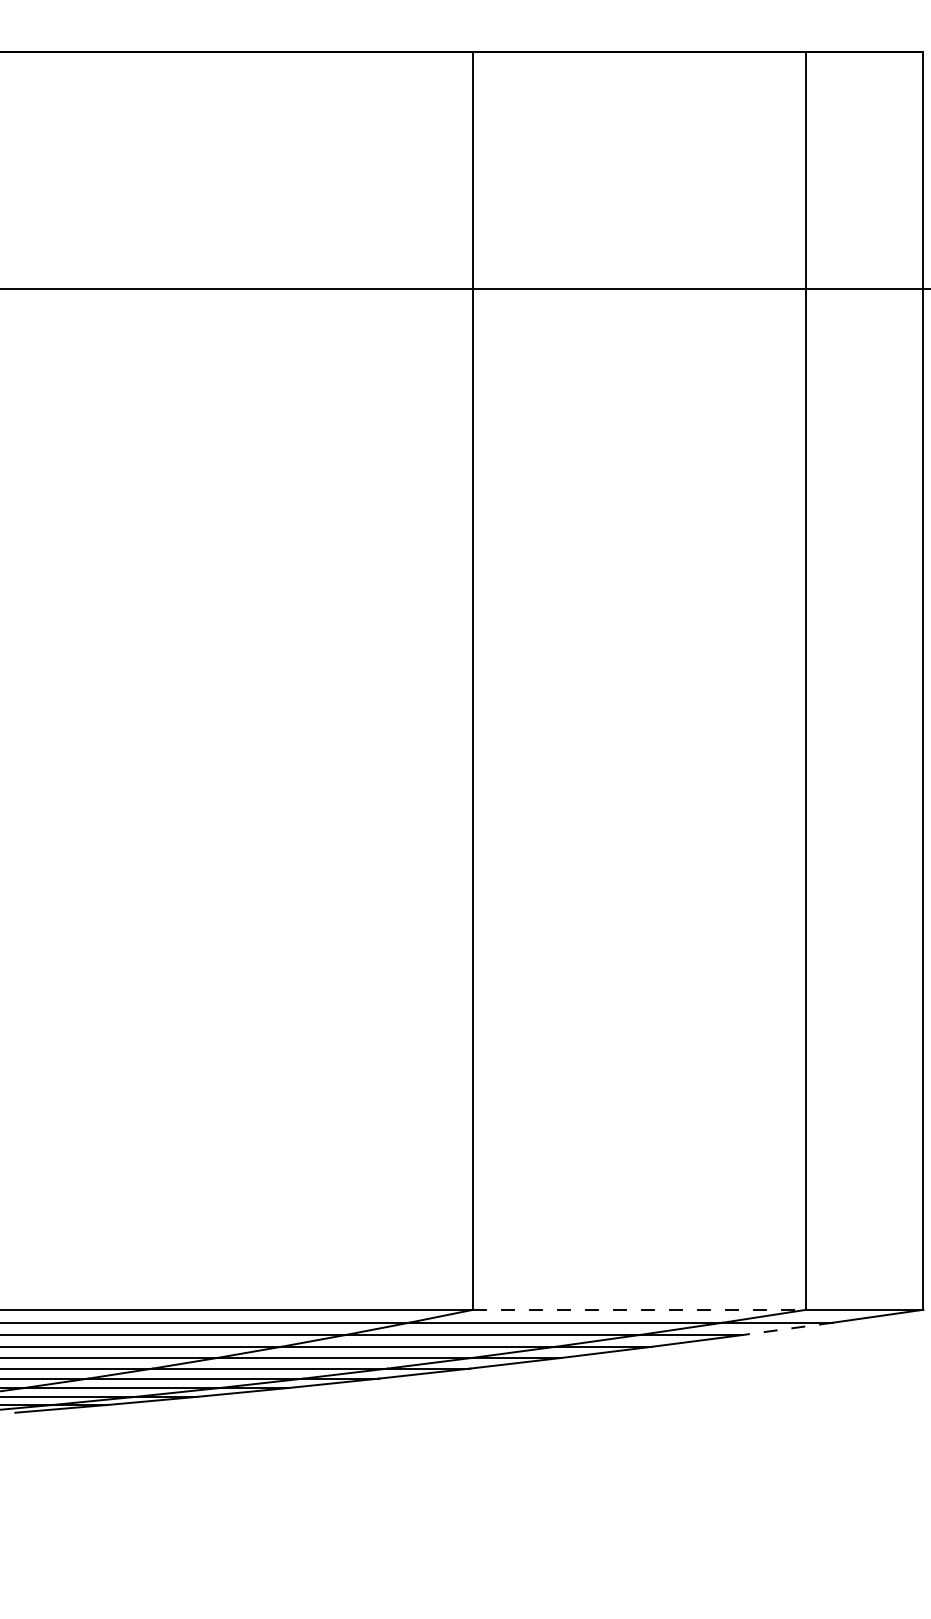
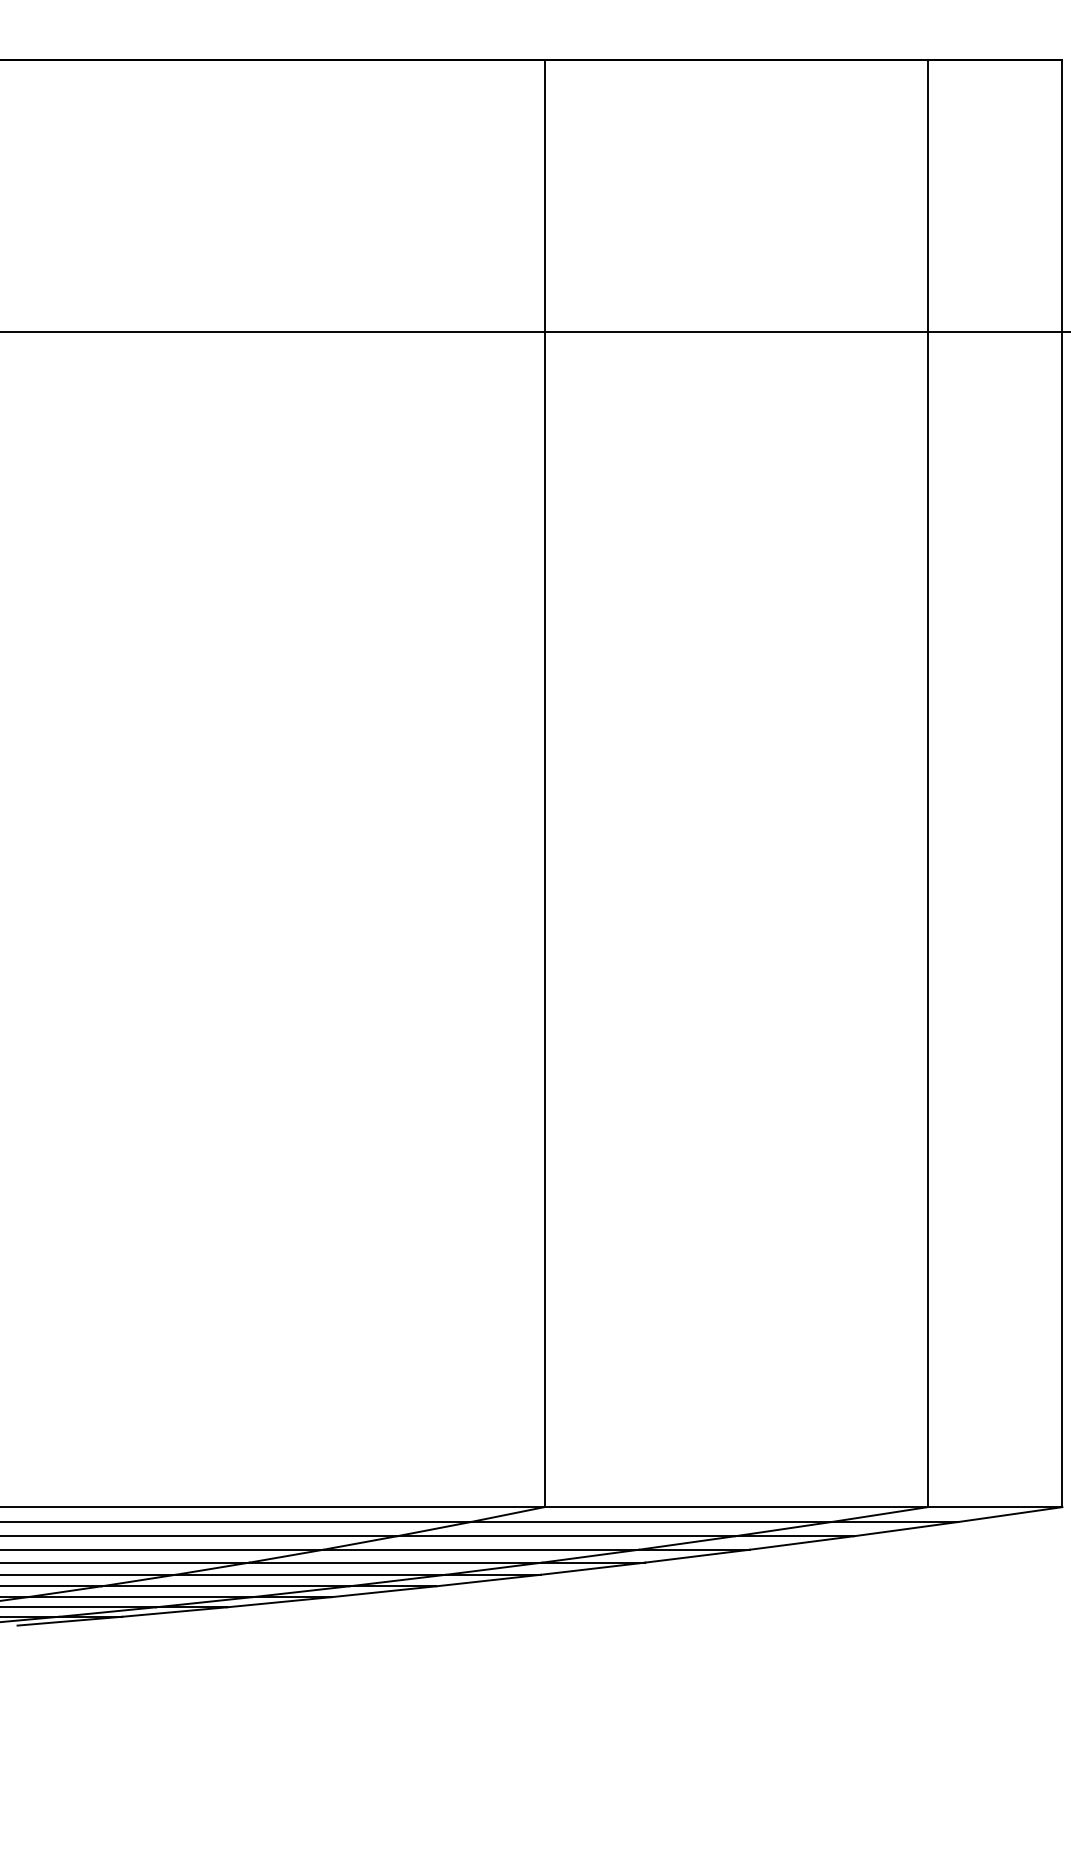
line: (639, 1309) -> (735, 1506), dashed -> solid
line: (787, 1328) -> (905, 1528), dashed -> solid

